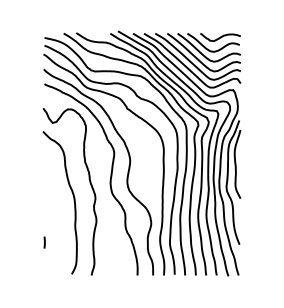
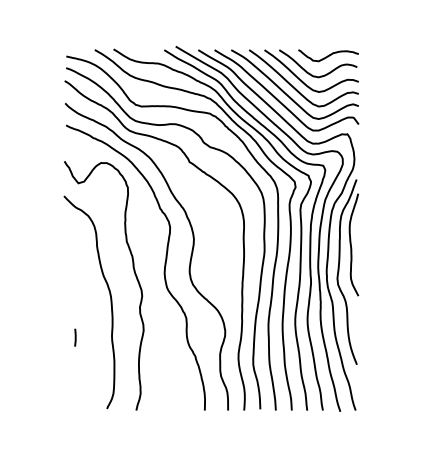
line: (44, 242) -> (75, 337), moved

